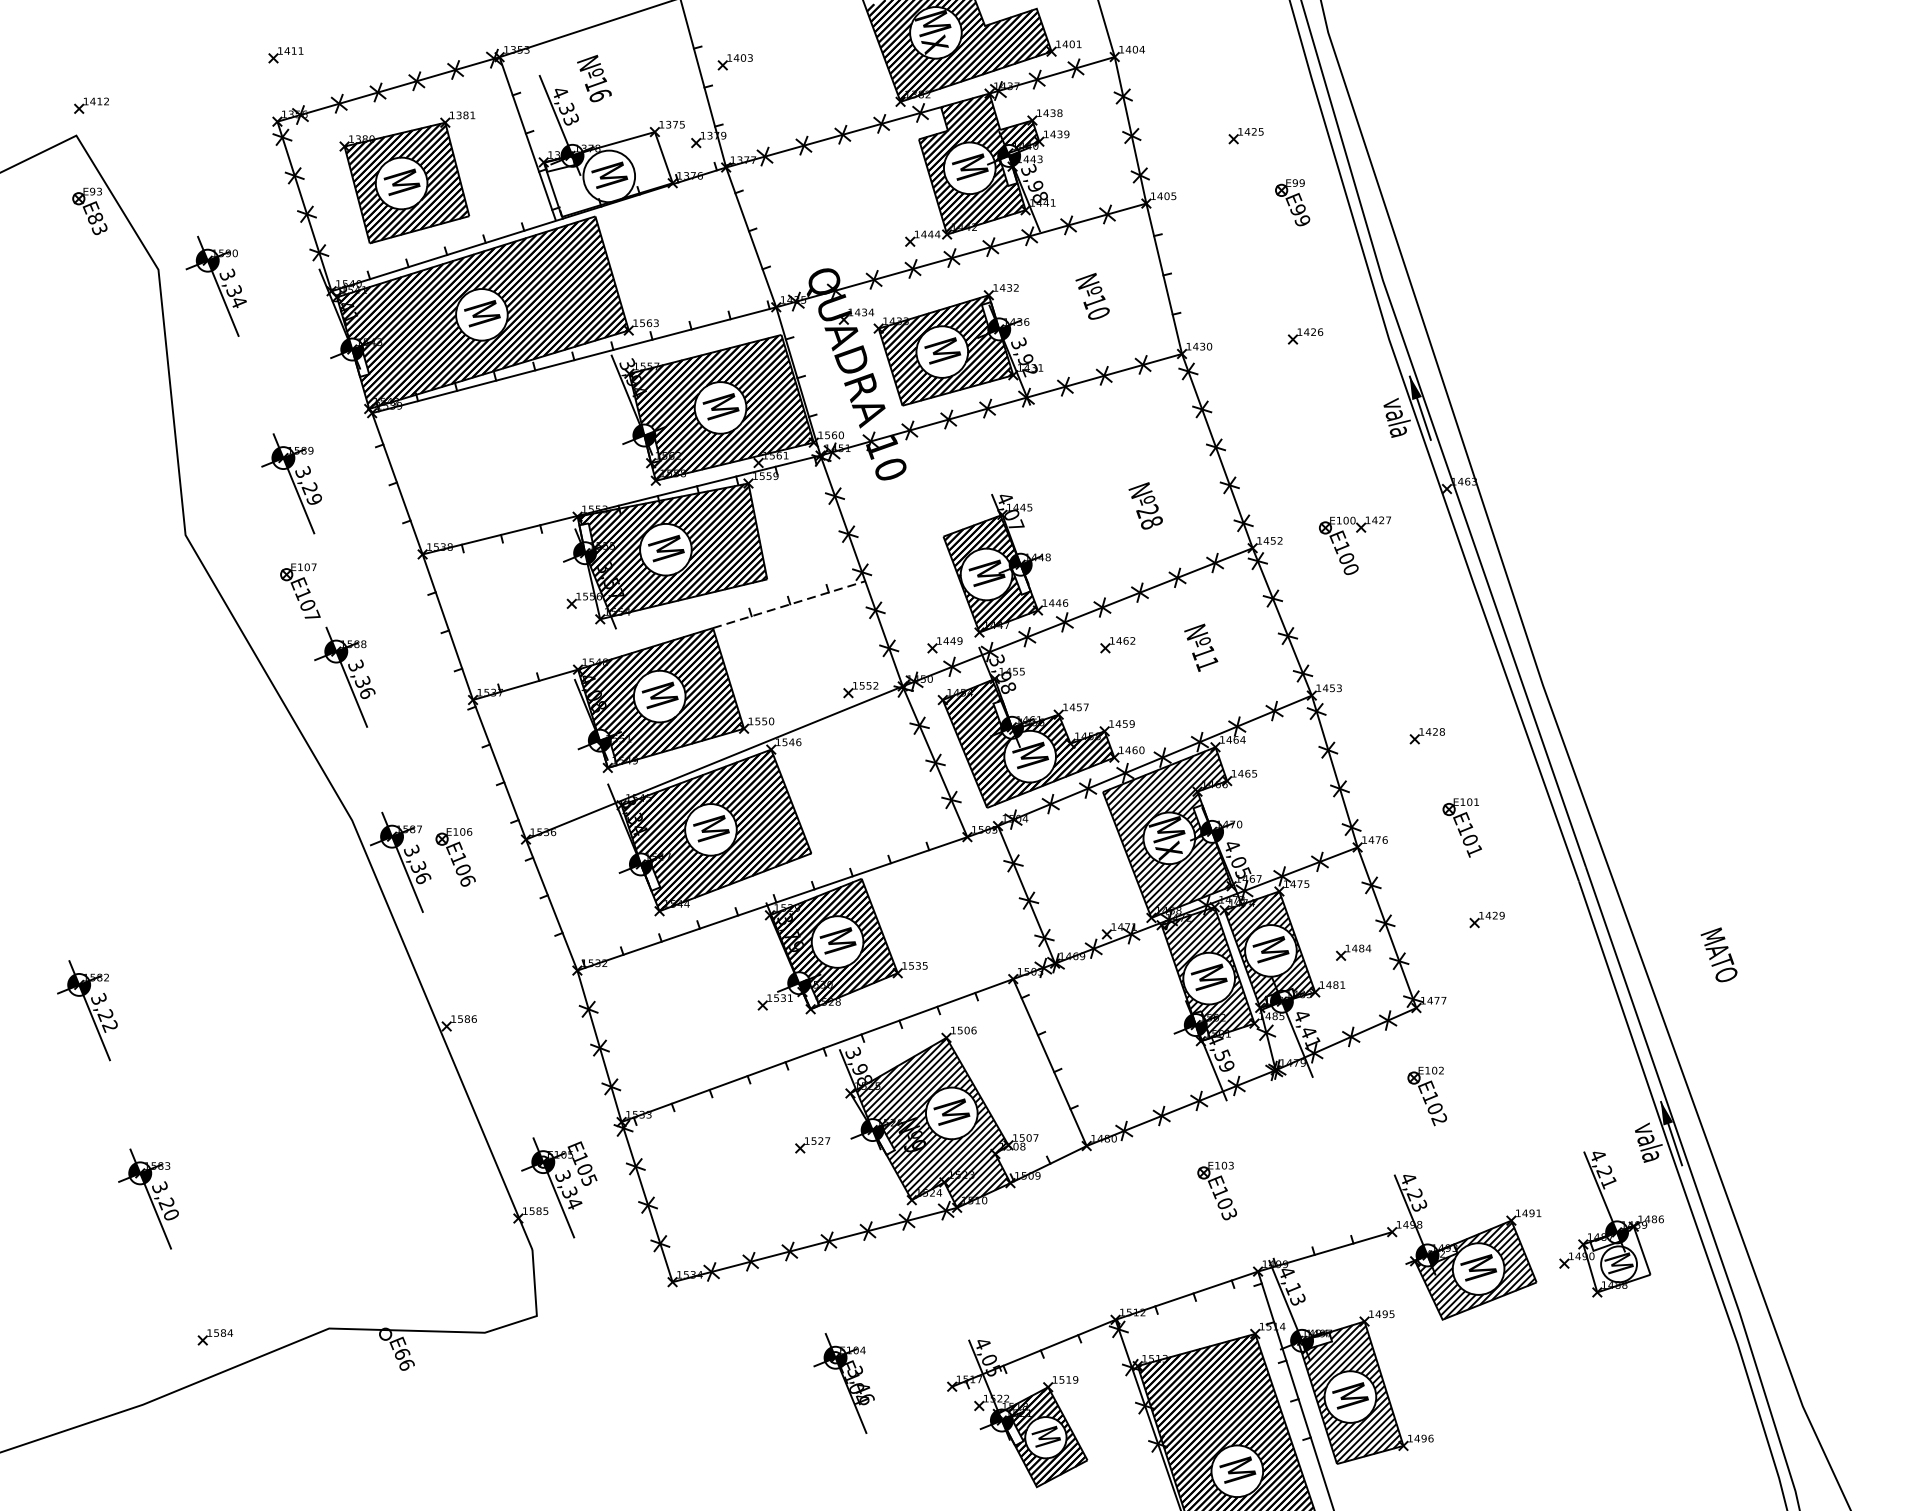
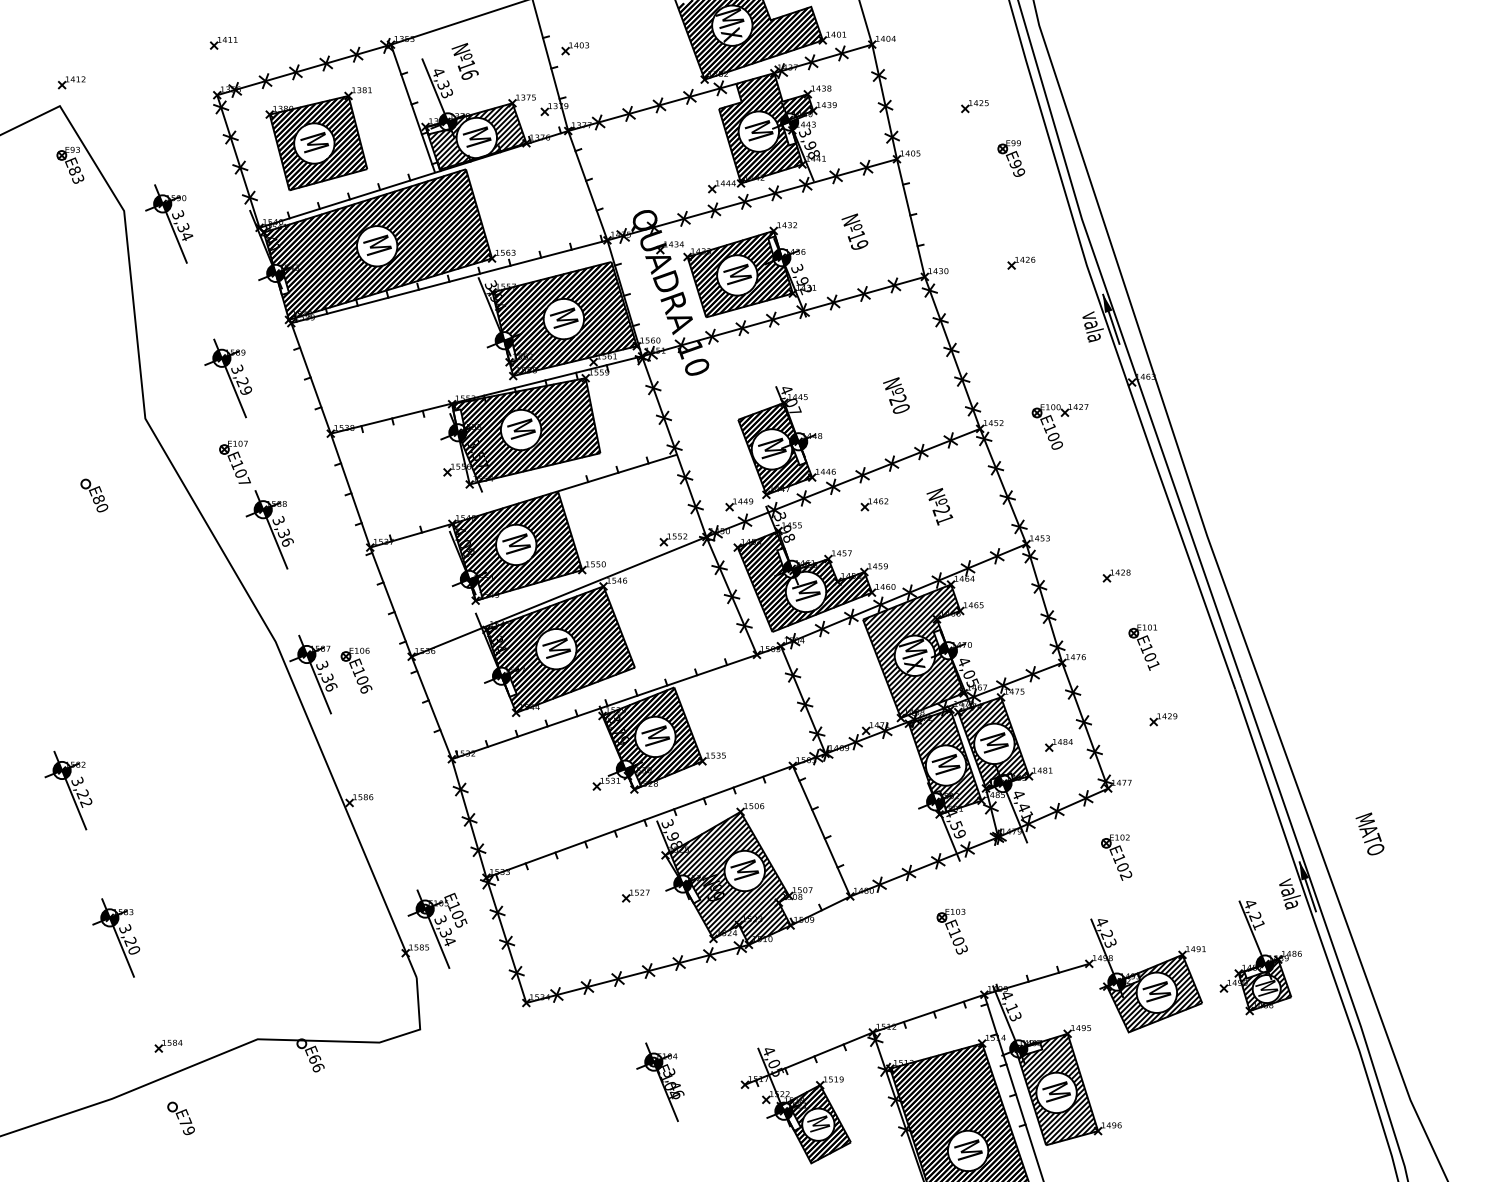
hatch: (608, 174) -> (476, 136), added
text: (1098, 313) -> (859, 245), Nº10 -> Nº19
text: (1150, 523) -> (900, 409), Nº28 -> Nº20
line: (790, 604) -> (618, 472), dashed -> solid
part: (120, 633) -> (94, 495), added
text: (1202, 652) -> (940, 510), Nº11 -> Nº21
text: (1718, 954) -> (1369, 833), moved
hatch: (1616, 1259) -> (1264, 985), added
part: (230, 1429) -> (180, 1118), added

